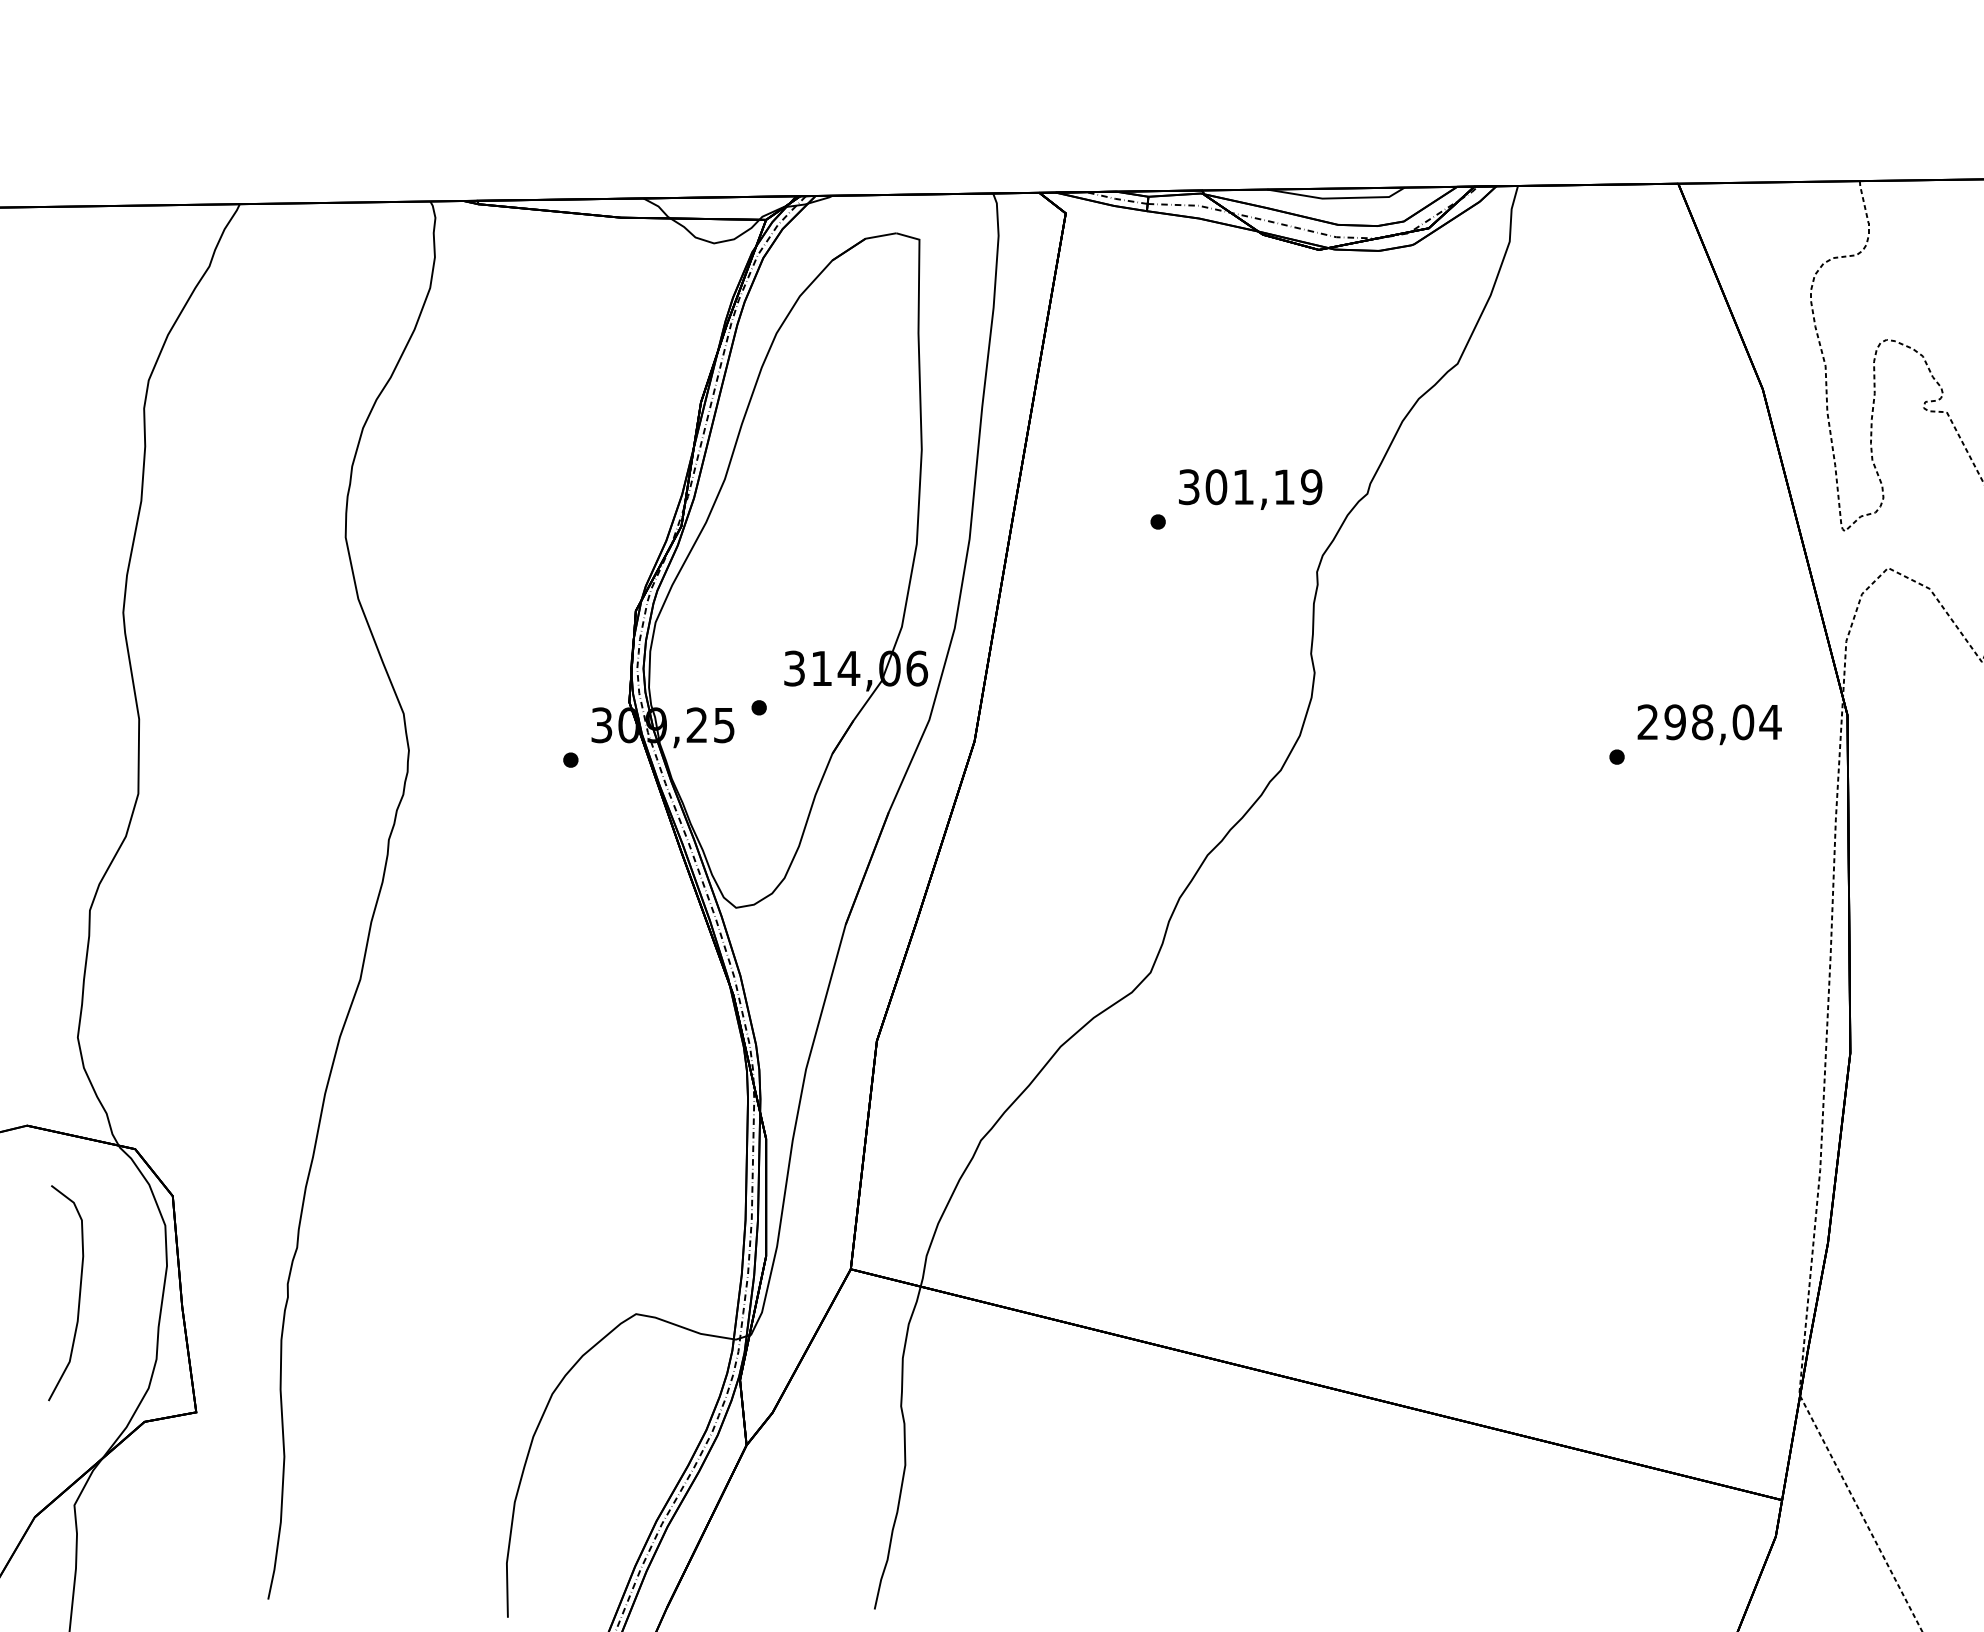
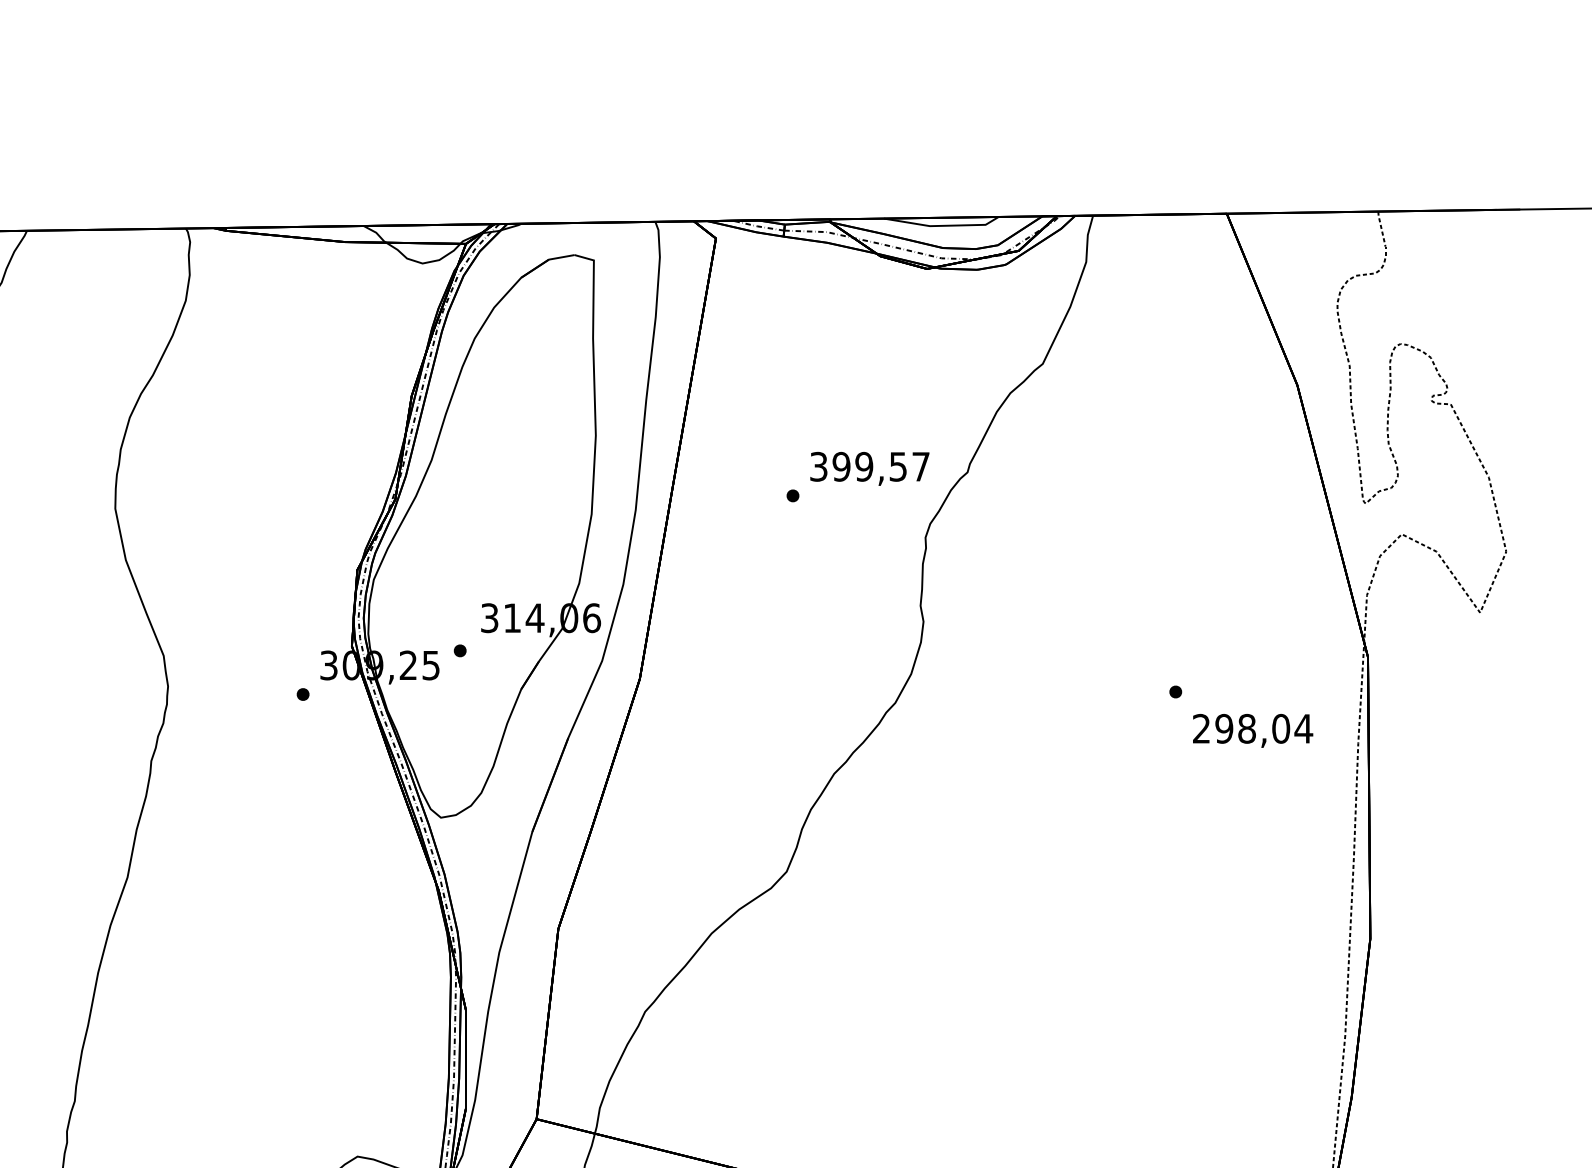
text: (1263, 487) -> (880, 467), 301,19 -> 399,57
text: (1709, 724) -> (1252, 730), moved

